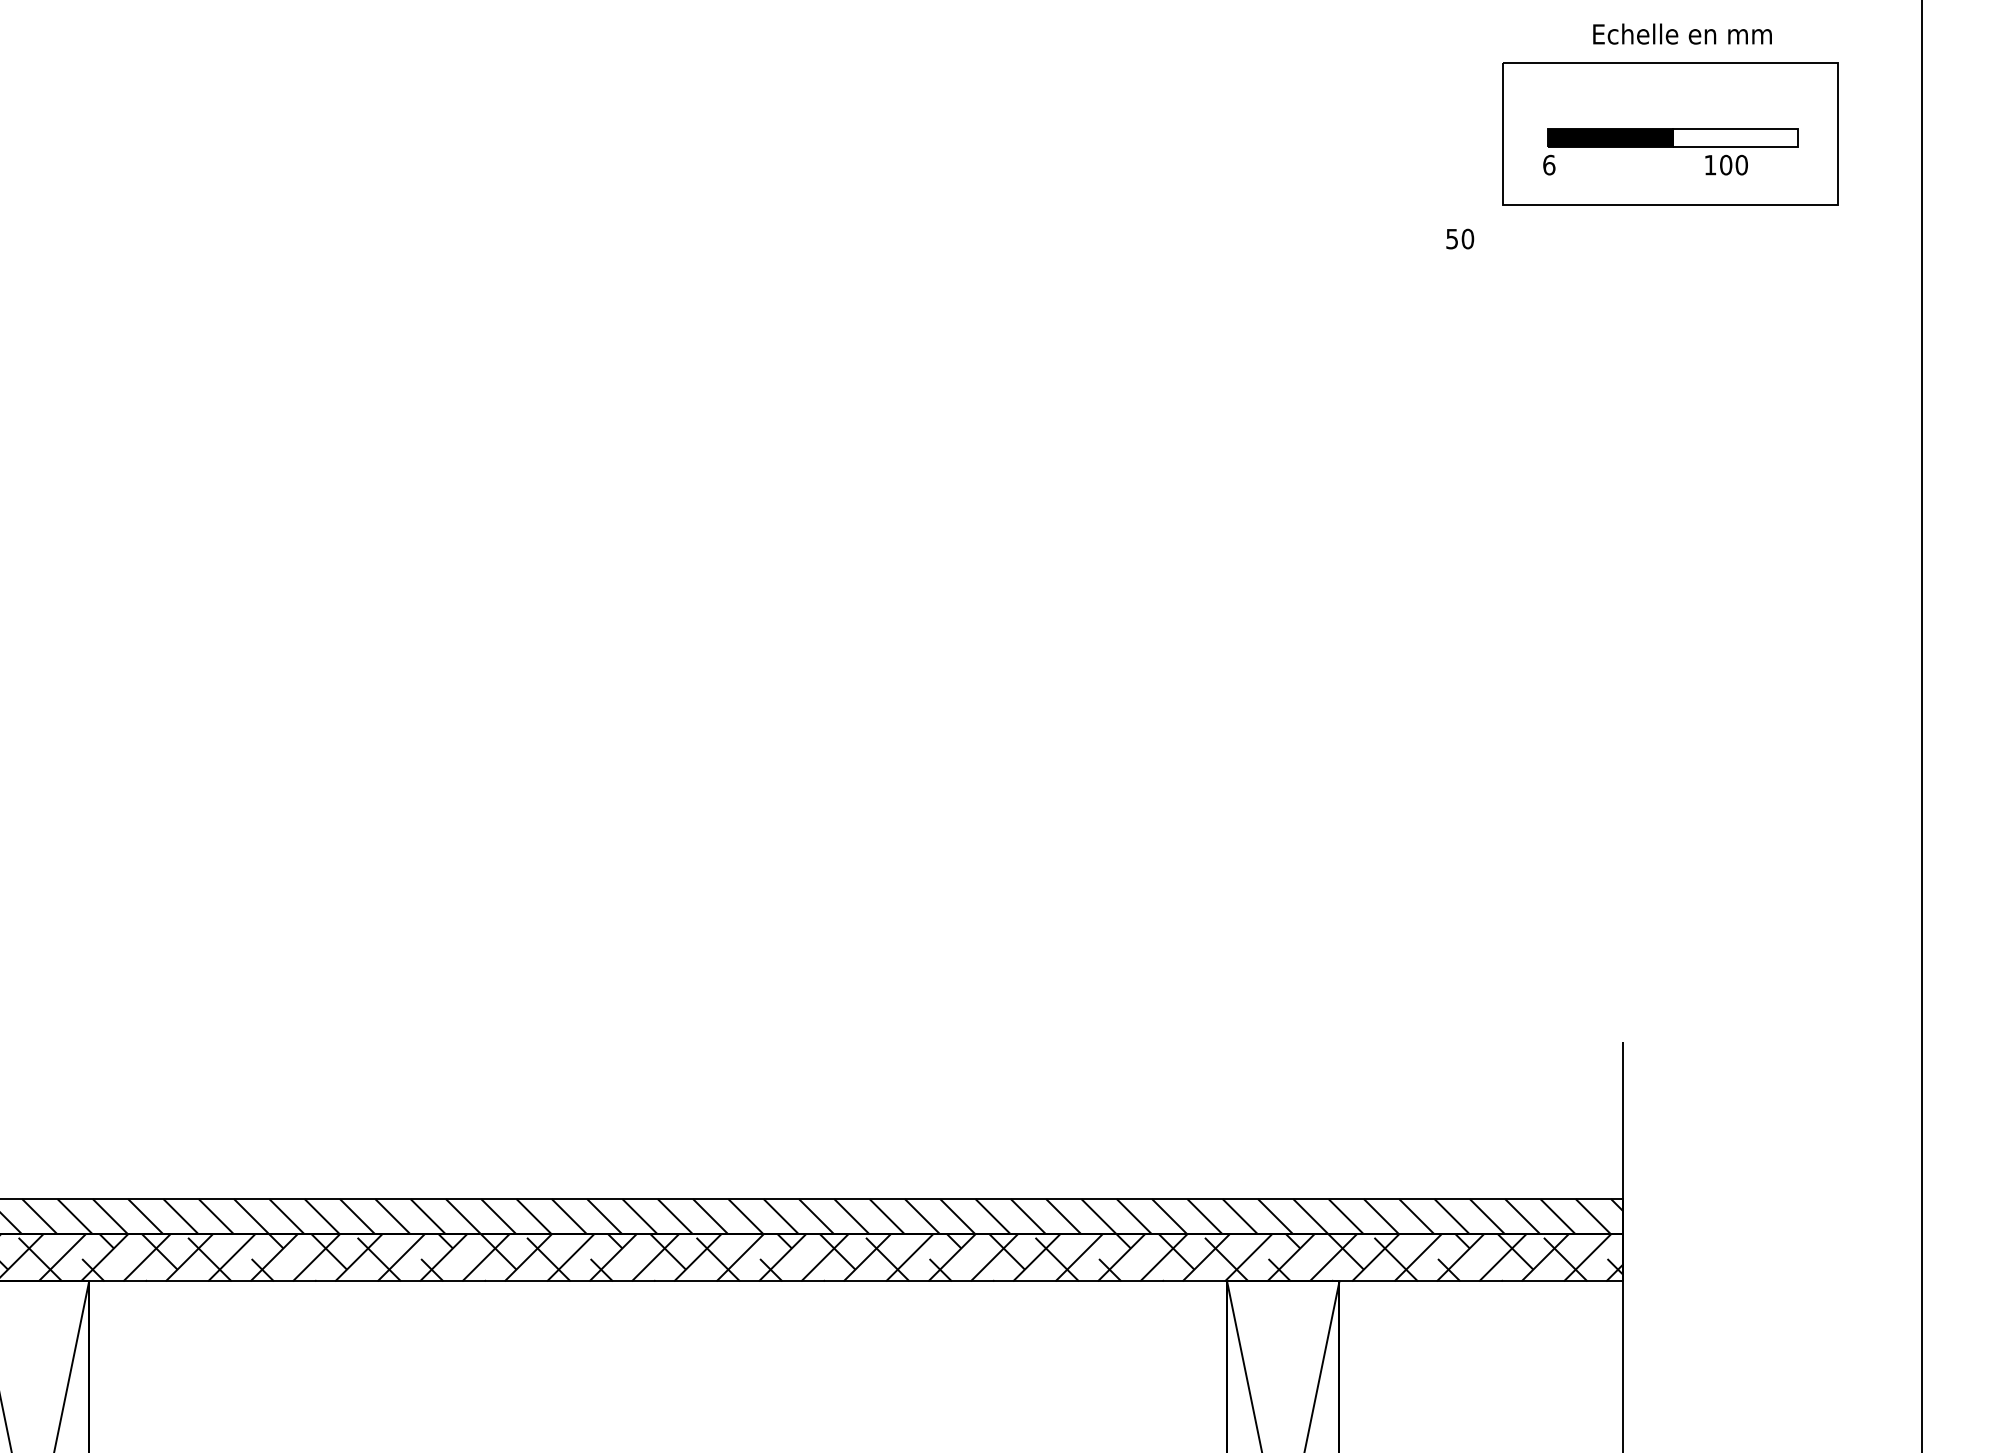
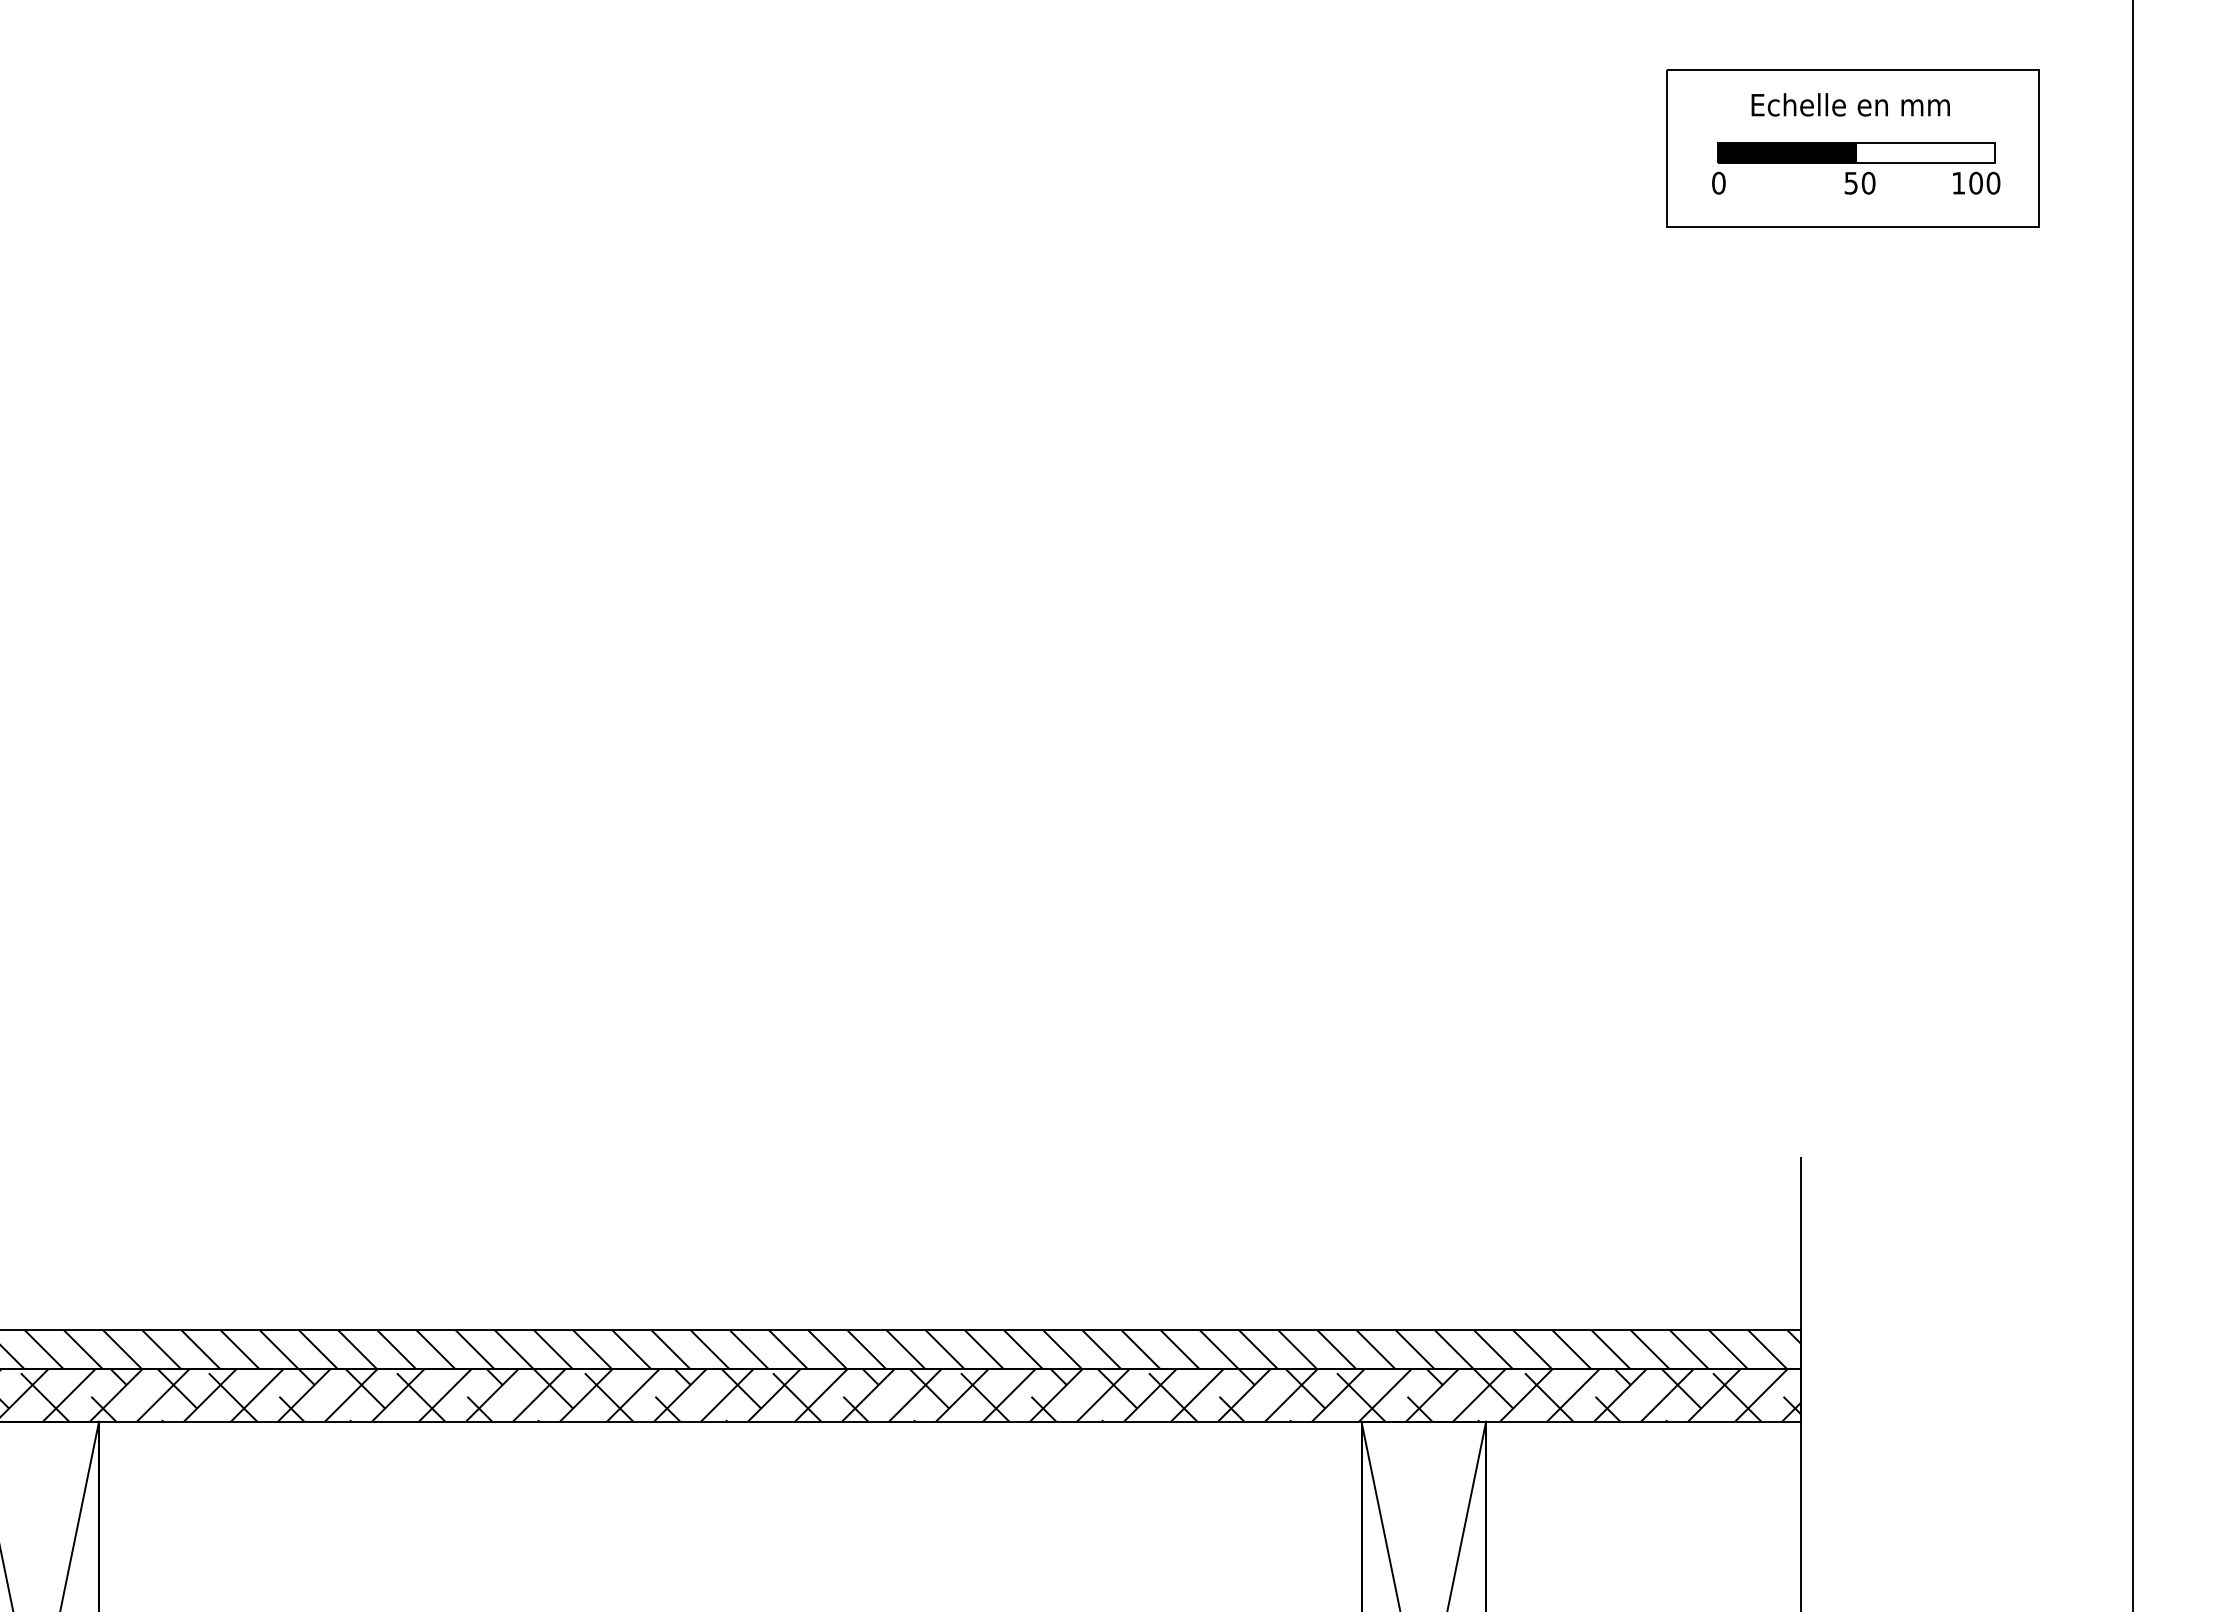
text: (1682, 33) -> (1850, 104), moved
text: (1548, 164) -> (1718, 182), 6 -> 0
text: (1726, 164) -> (1976, 182), moved
text: (1459, 238) -> (1859, 182), moved

